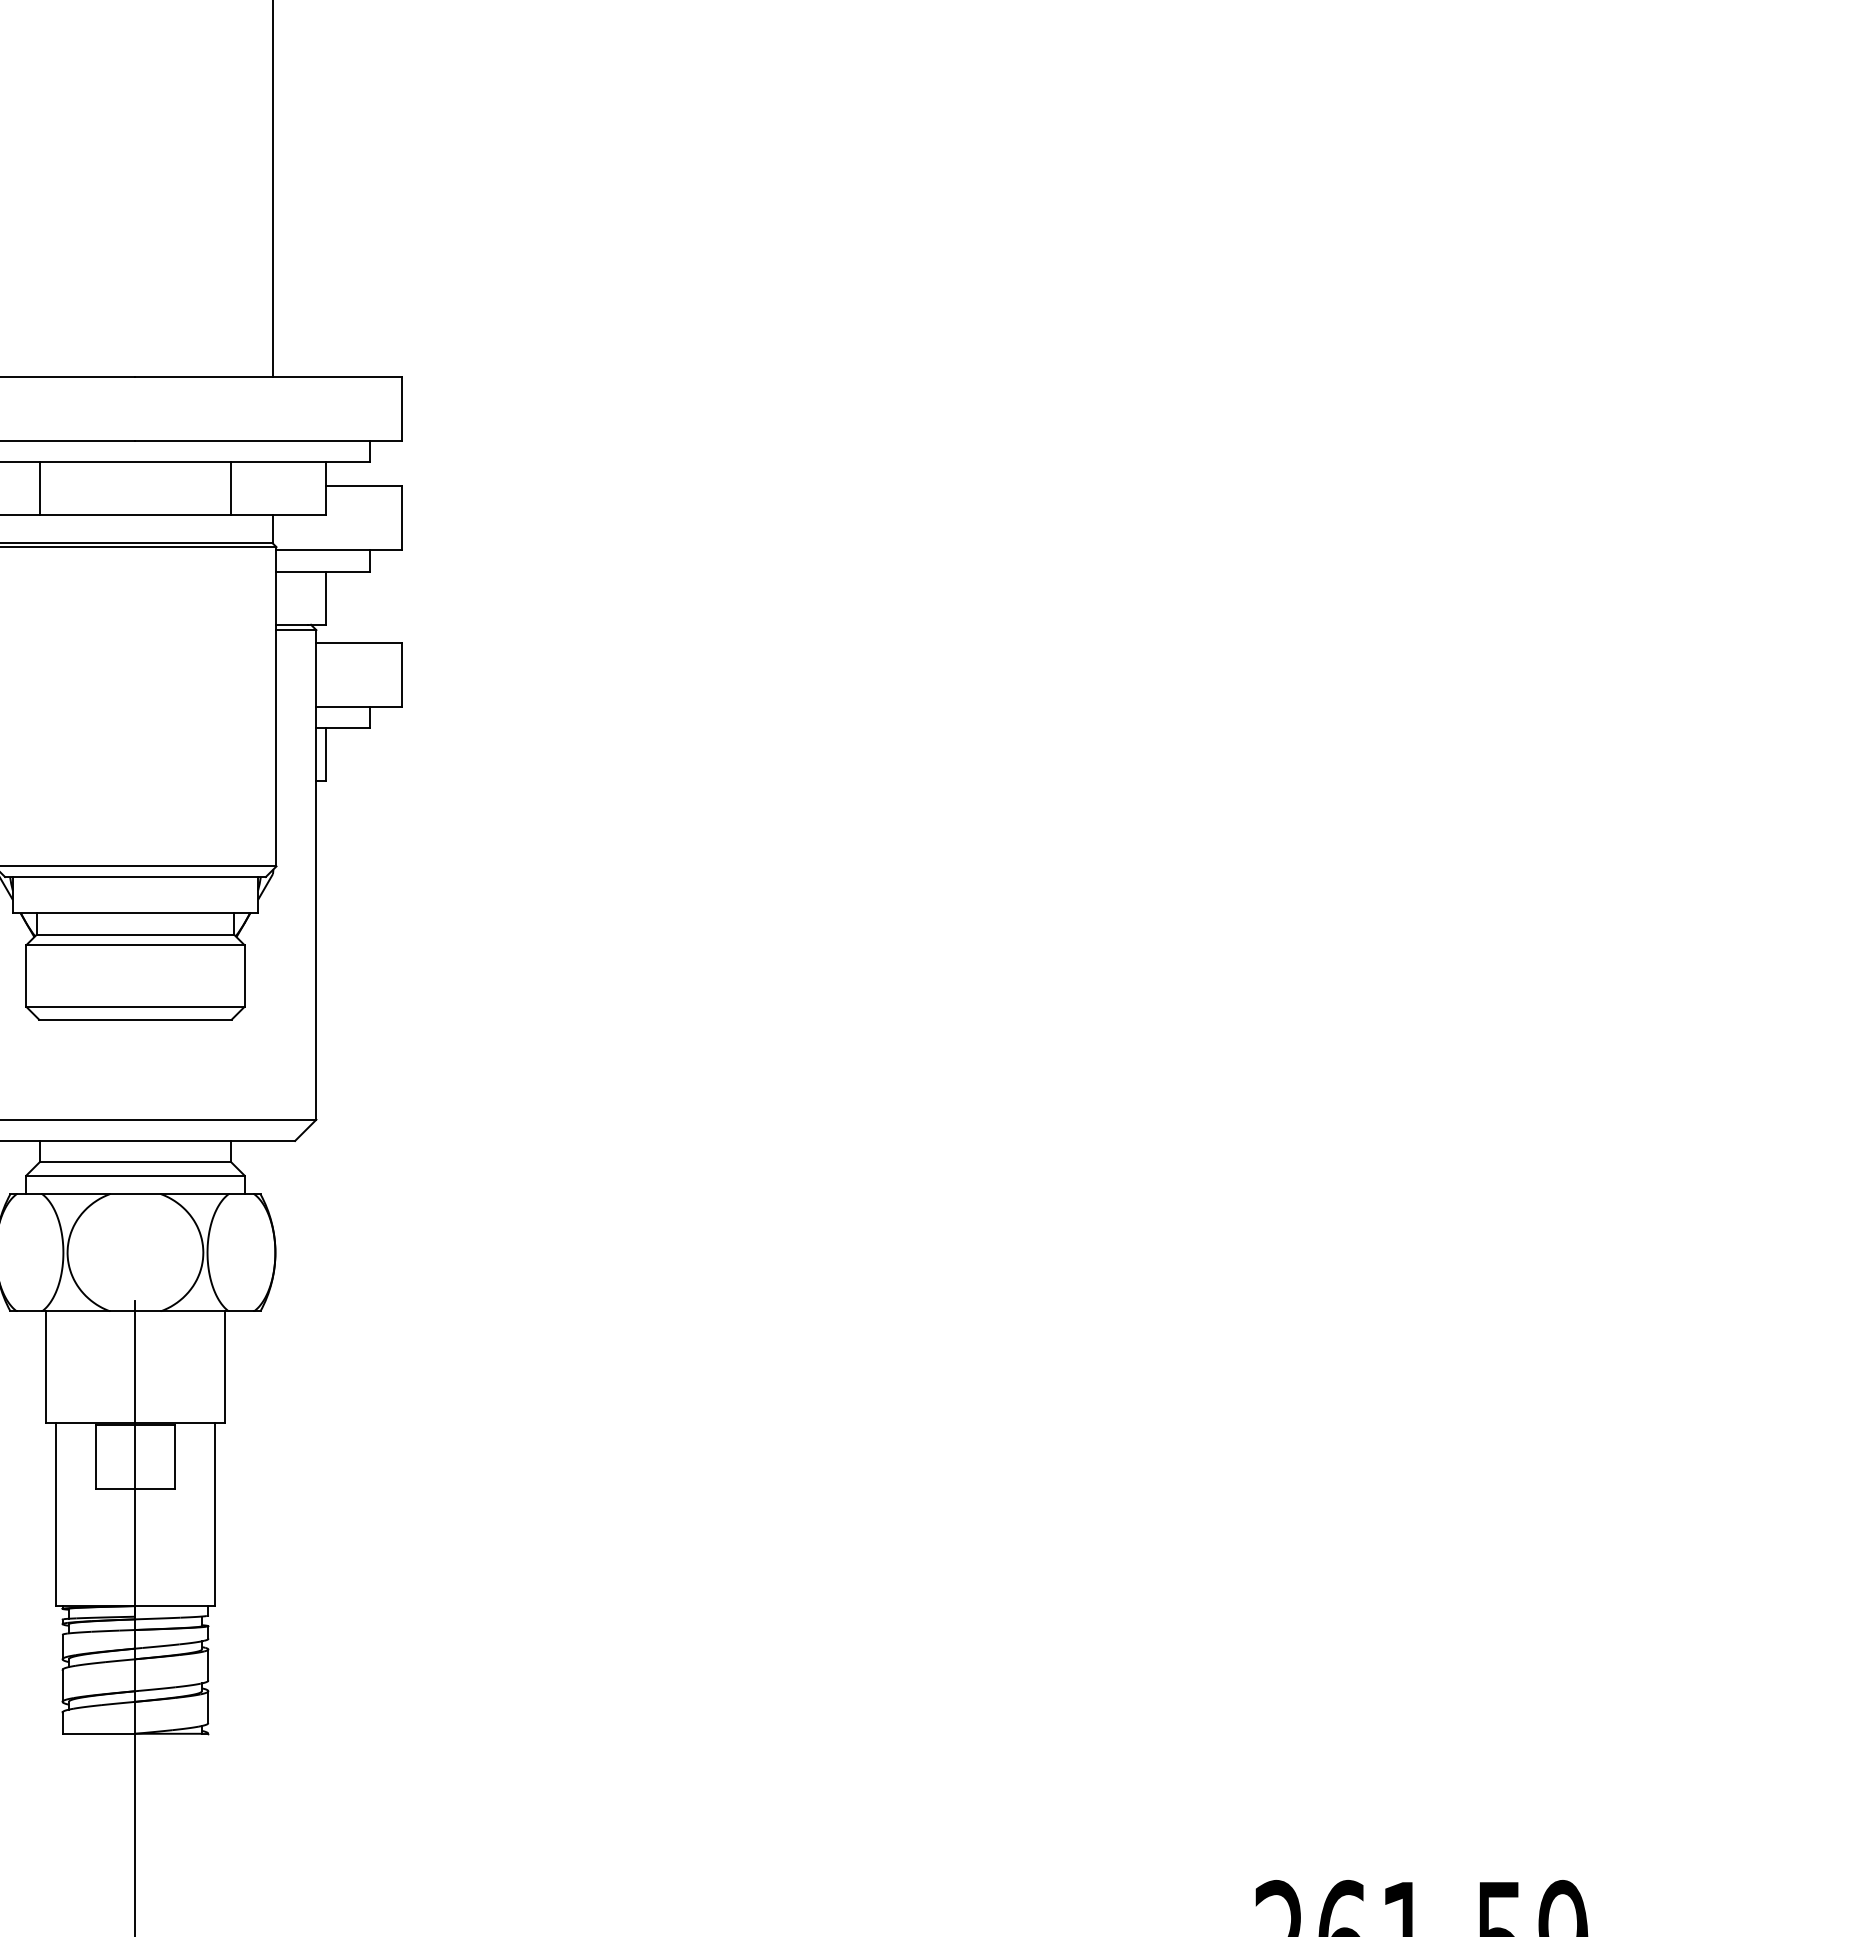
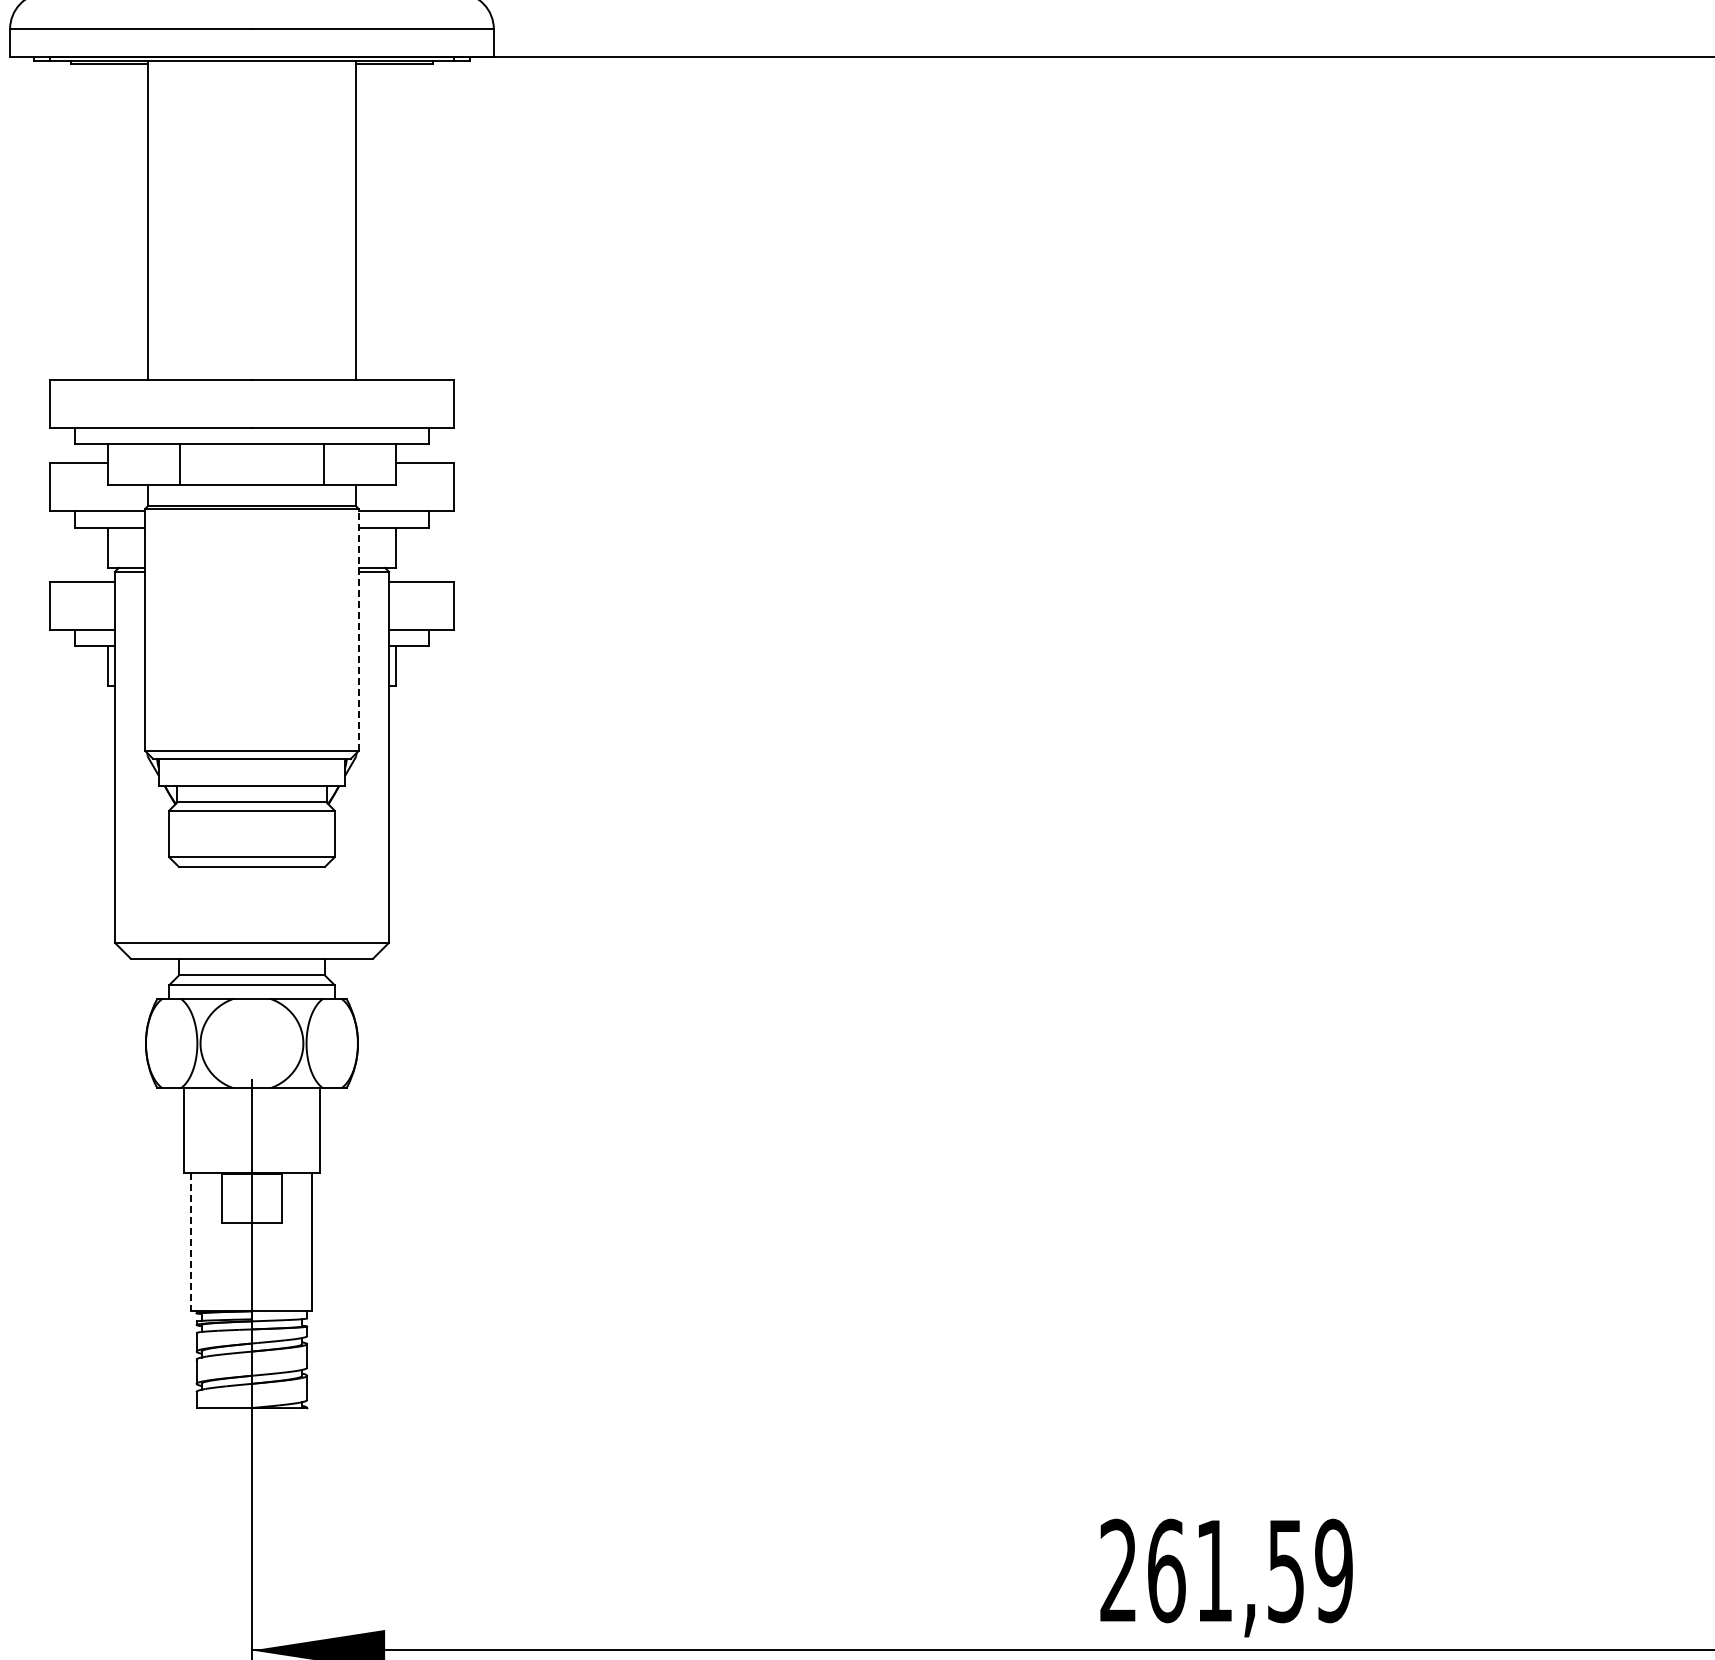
line: (276, 706) -> (358, 629), solid -> dashed
line: (55, 1515) -> (191, 1242), solid -> dashed

